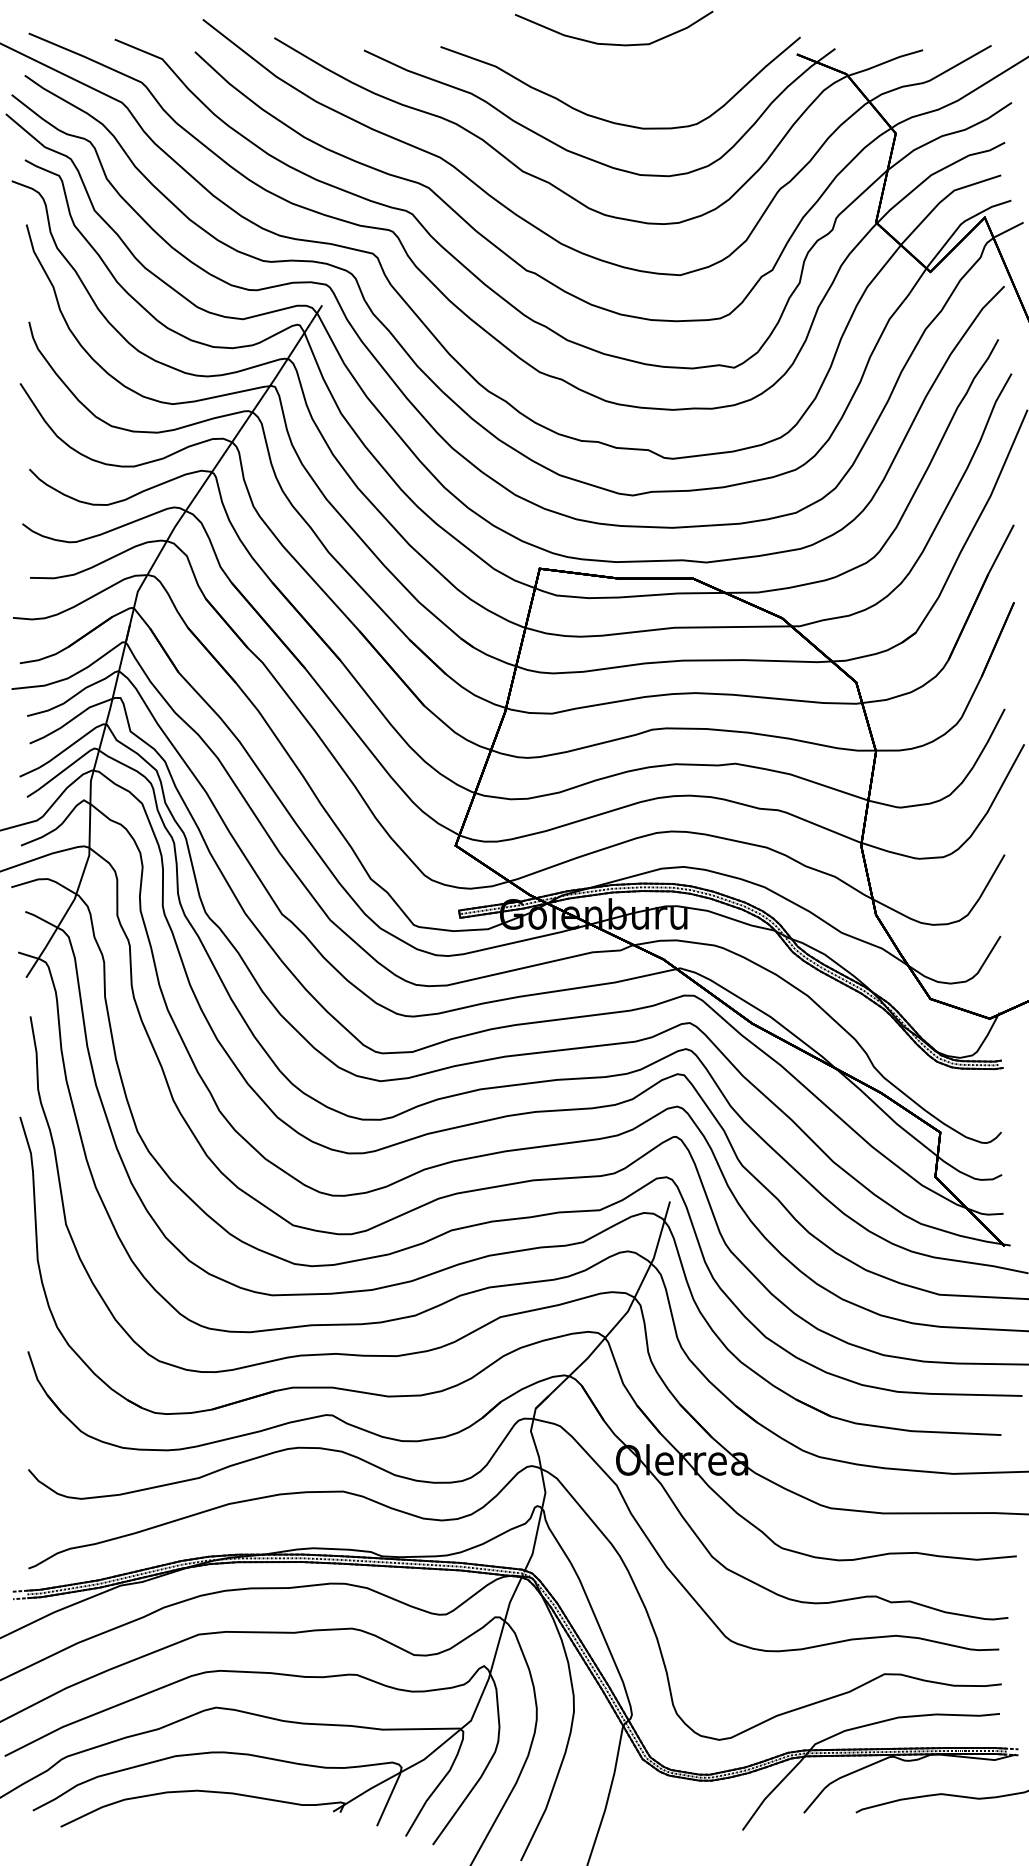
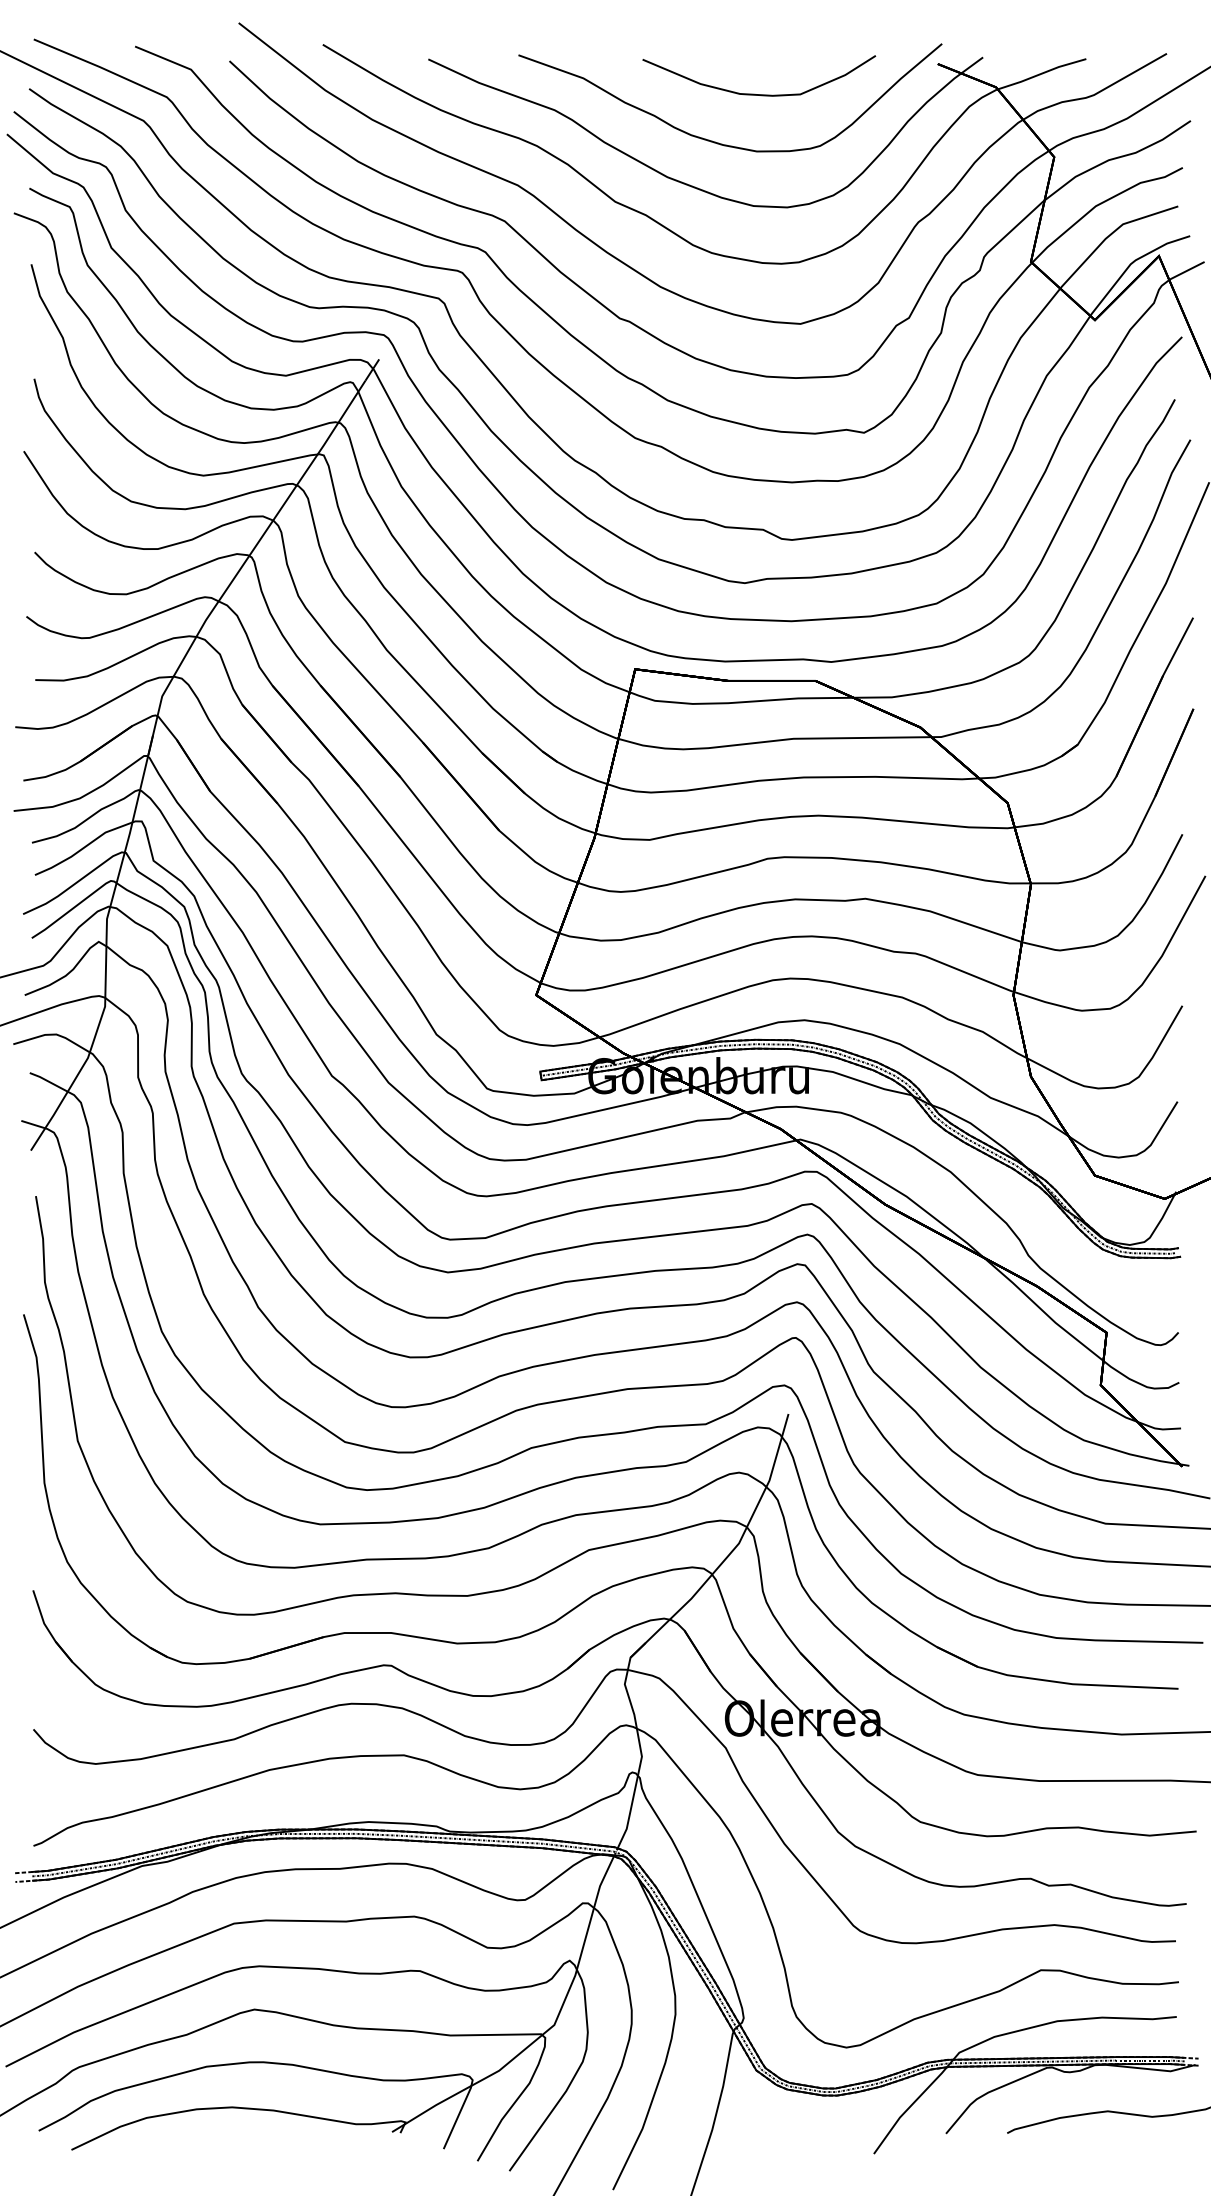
curve: (613, 43) -> (758, 93), moved

